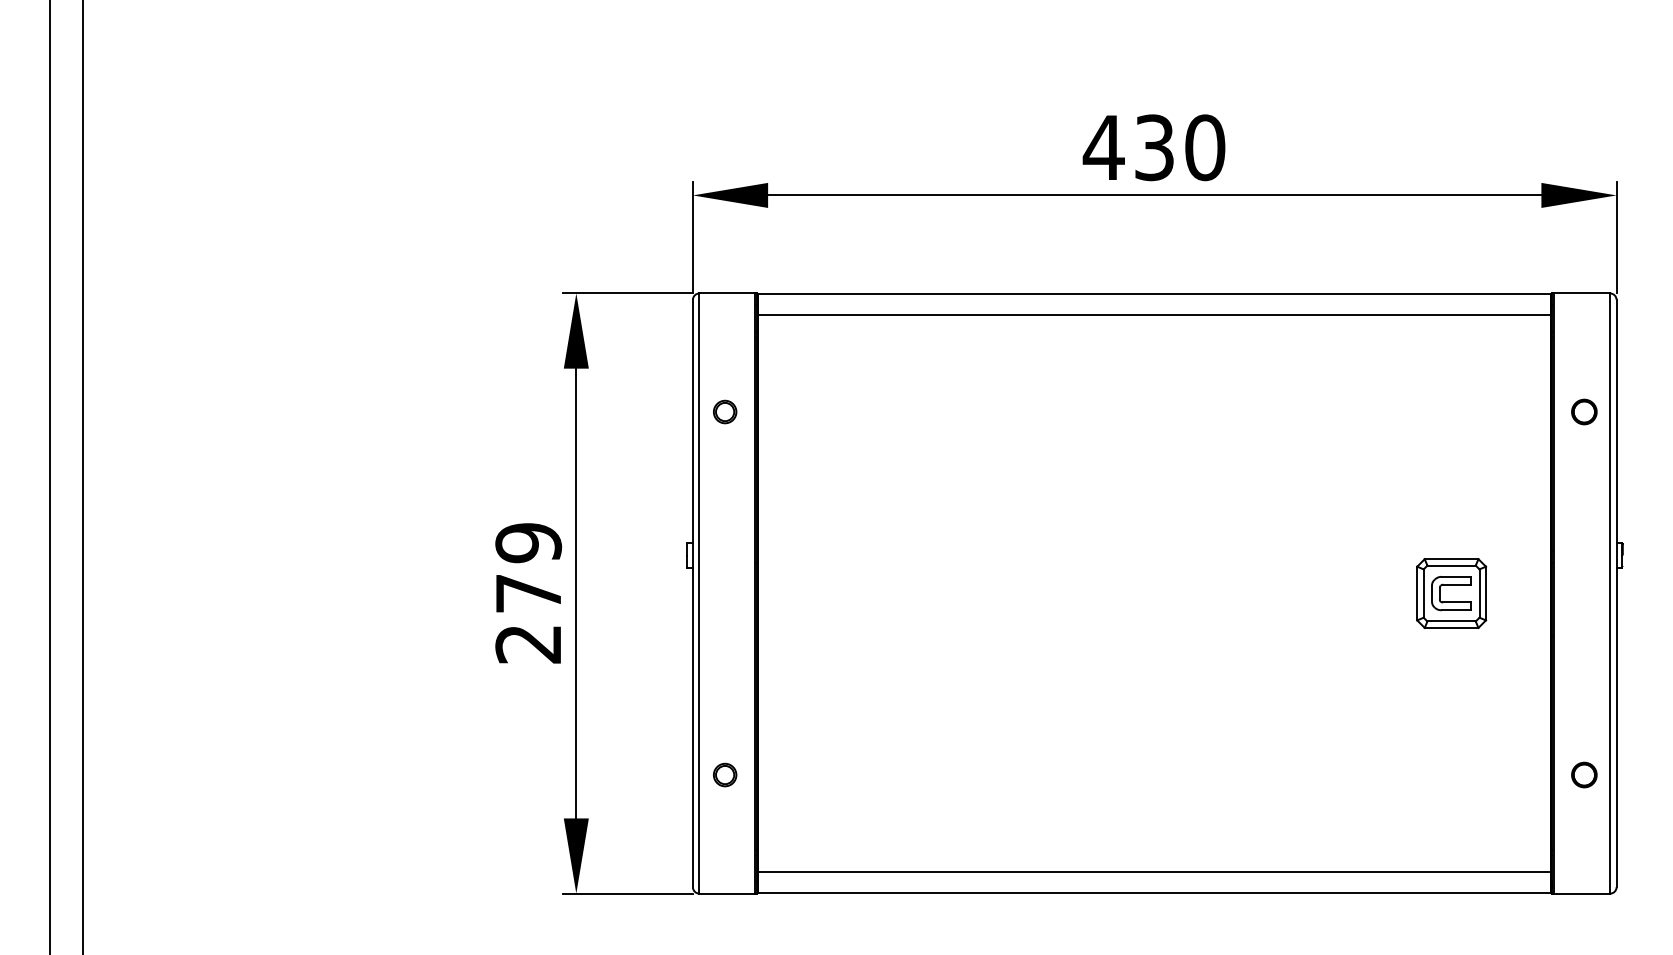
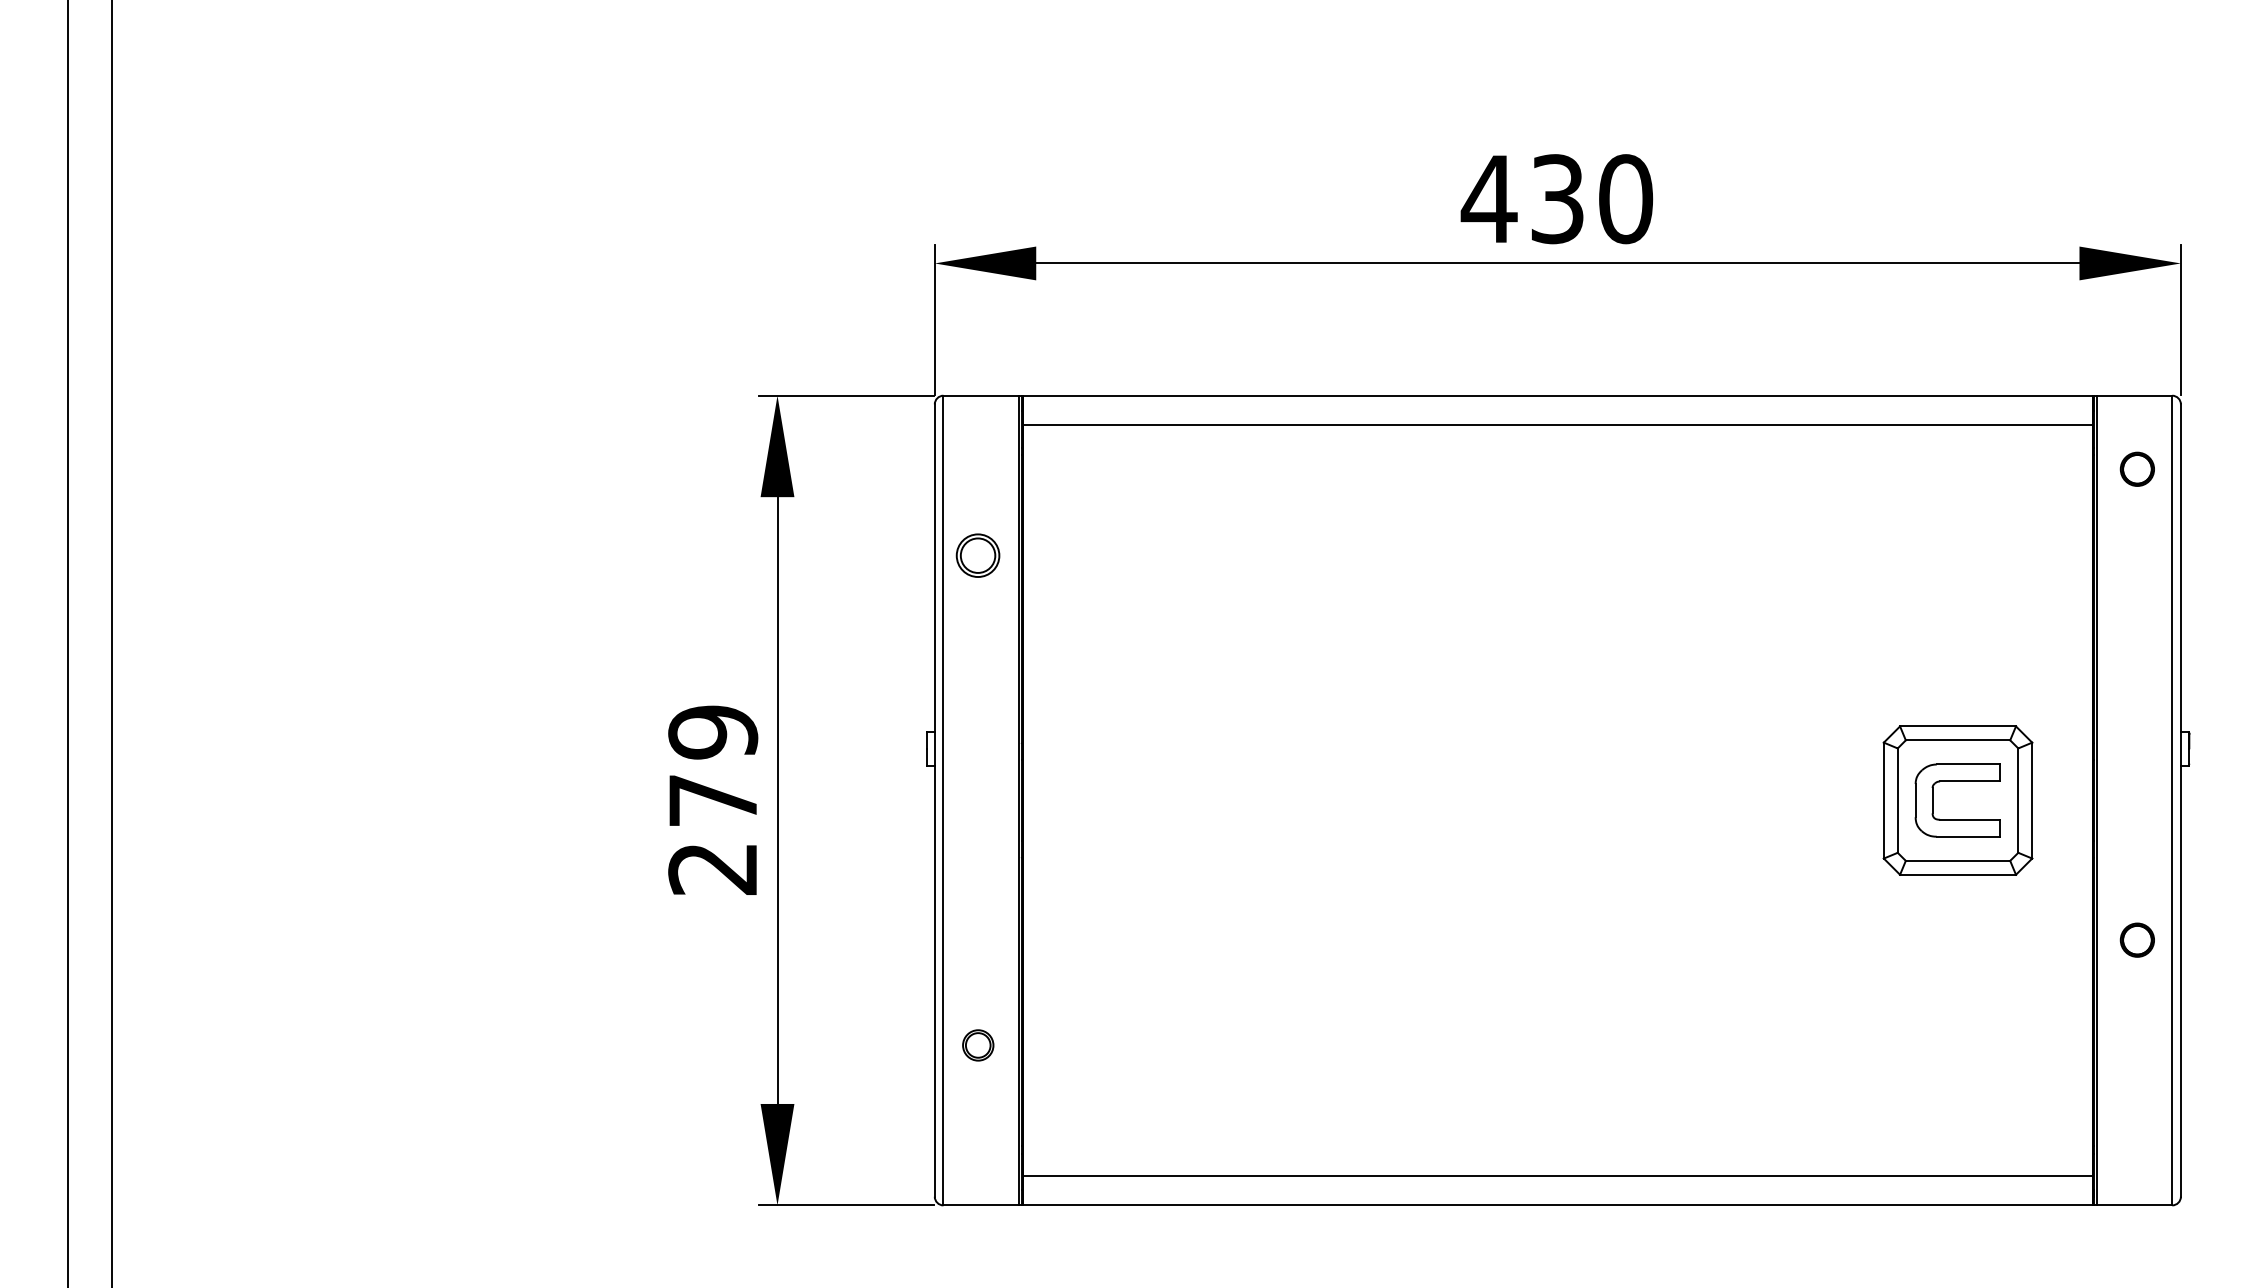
part: (725, 411) -> (978, 554), size x1.4
part: (1584, 411) -> (2137, 468), moved
part: (1451, 593) -> (1958, 800), size x1.6
part: (1584, 774) -> (2137, 939), moved

